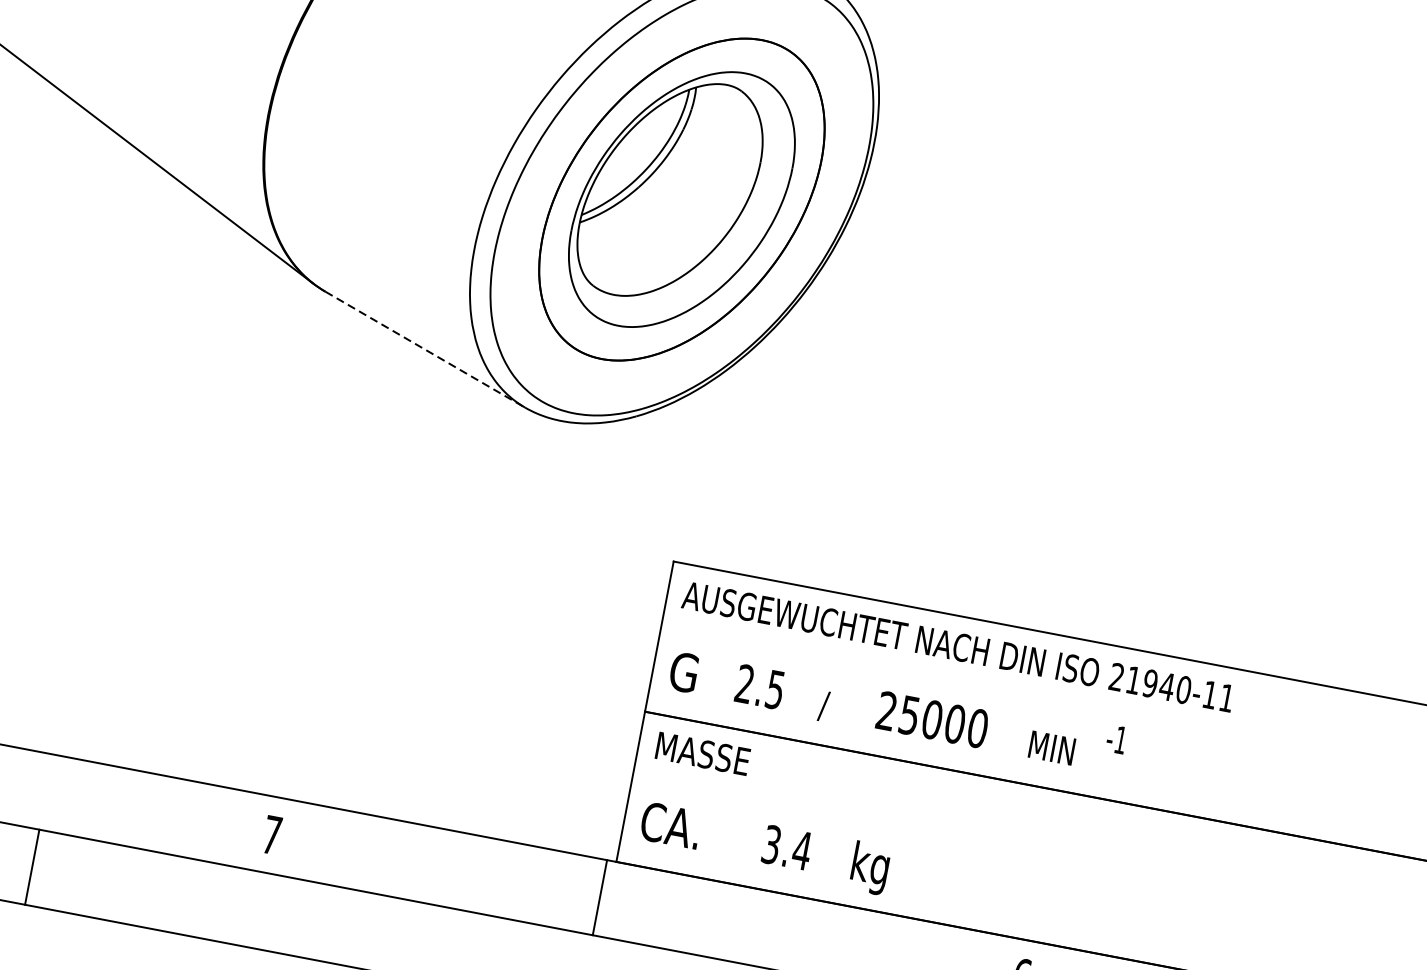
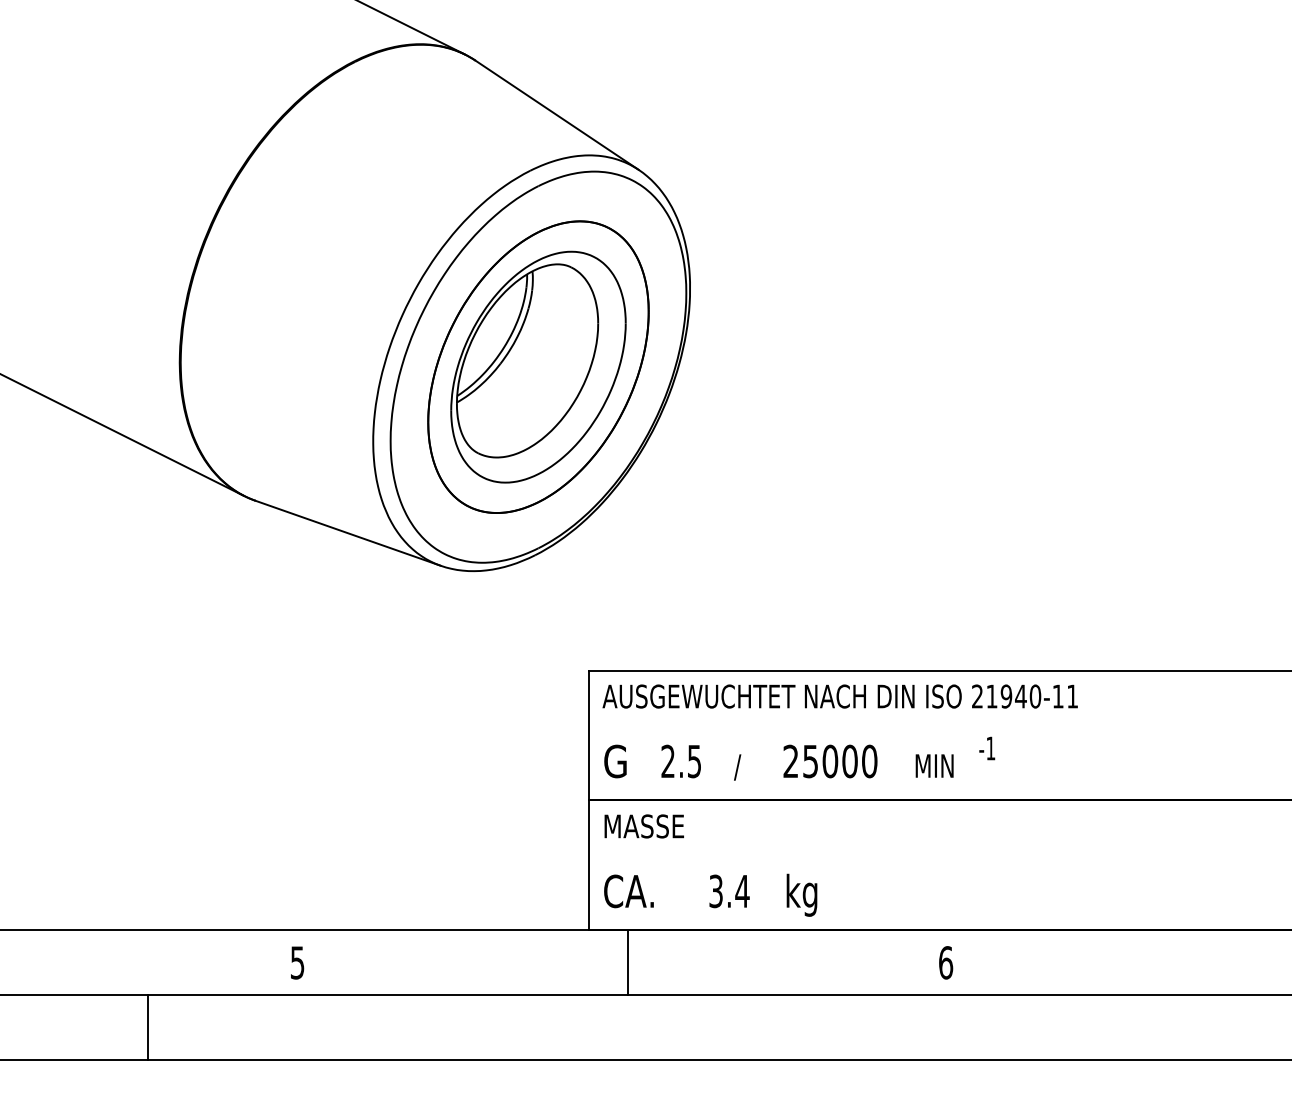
line: (425, 349) -> (348, 533), dashed -> solid
text: (272, 834) -> (297, 962), 7 -> 5
line: (32, 866) -> (147, 1027), moved
line: (600, 897) -> (628, 962), moved

